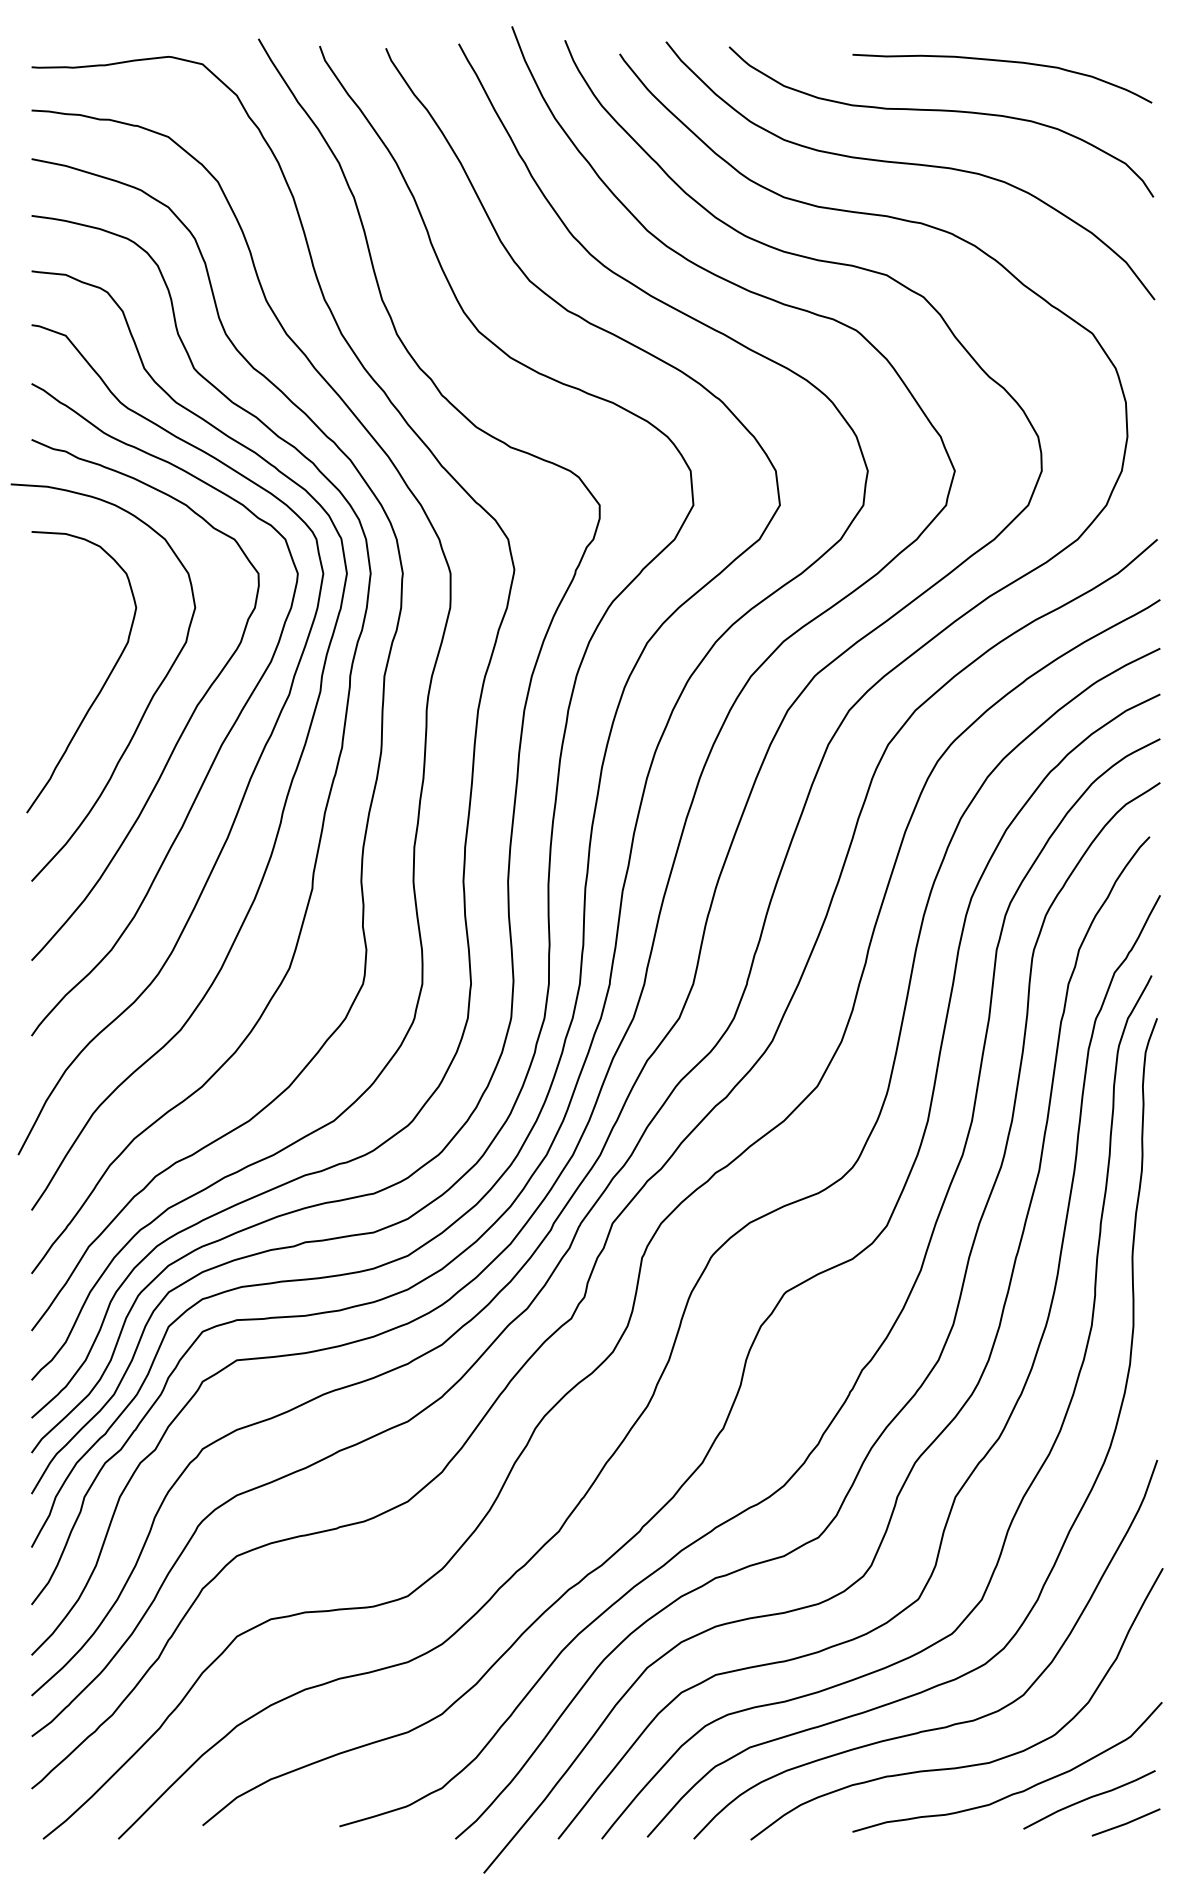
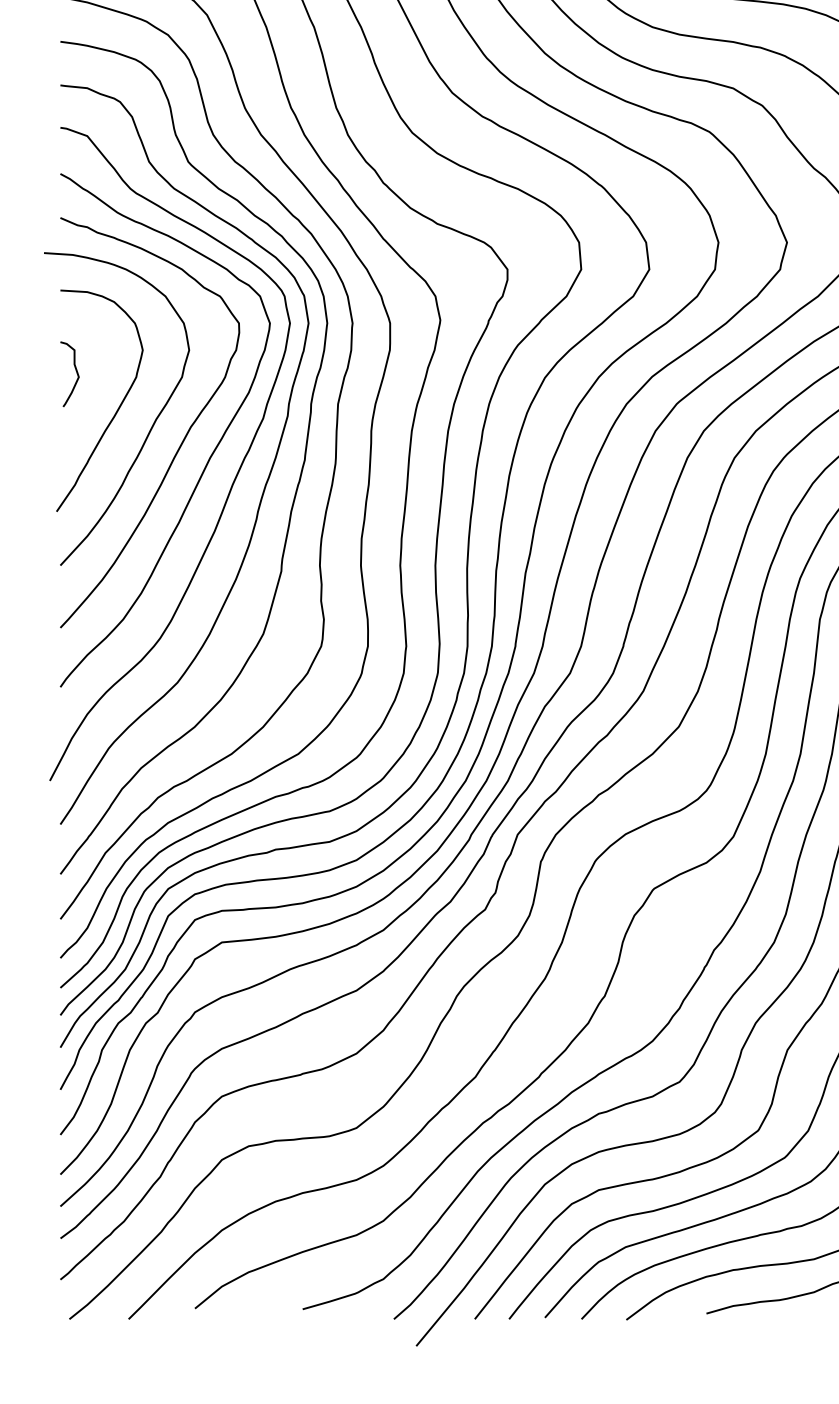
curve: (51, 635) -> (76, 372), added

